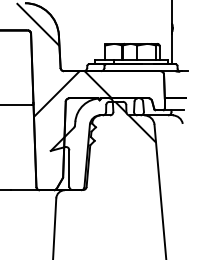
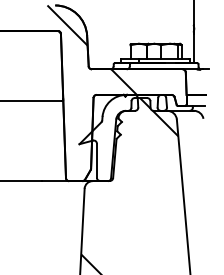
hatch: (56, 93) -> (84, 90), removed

